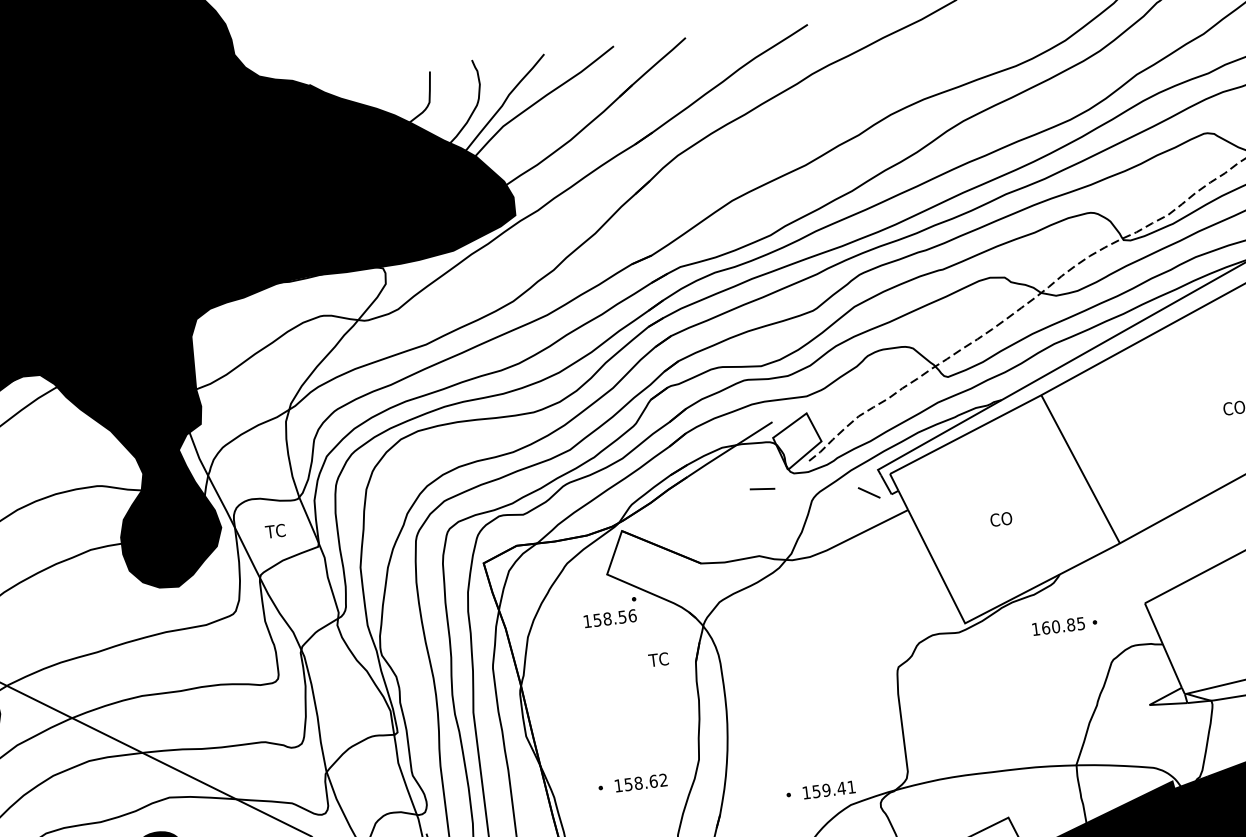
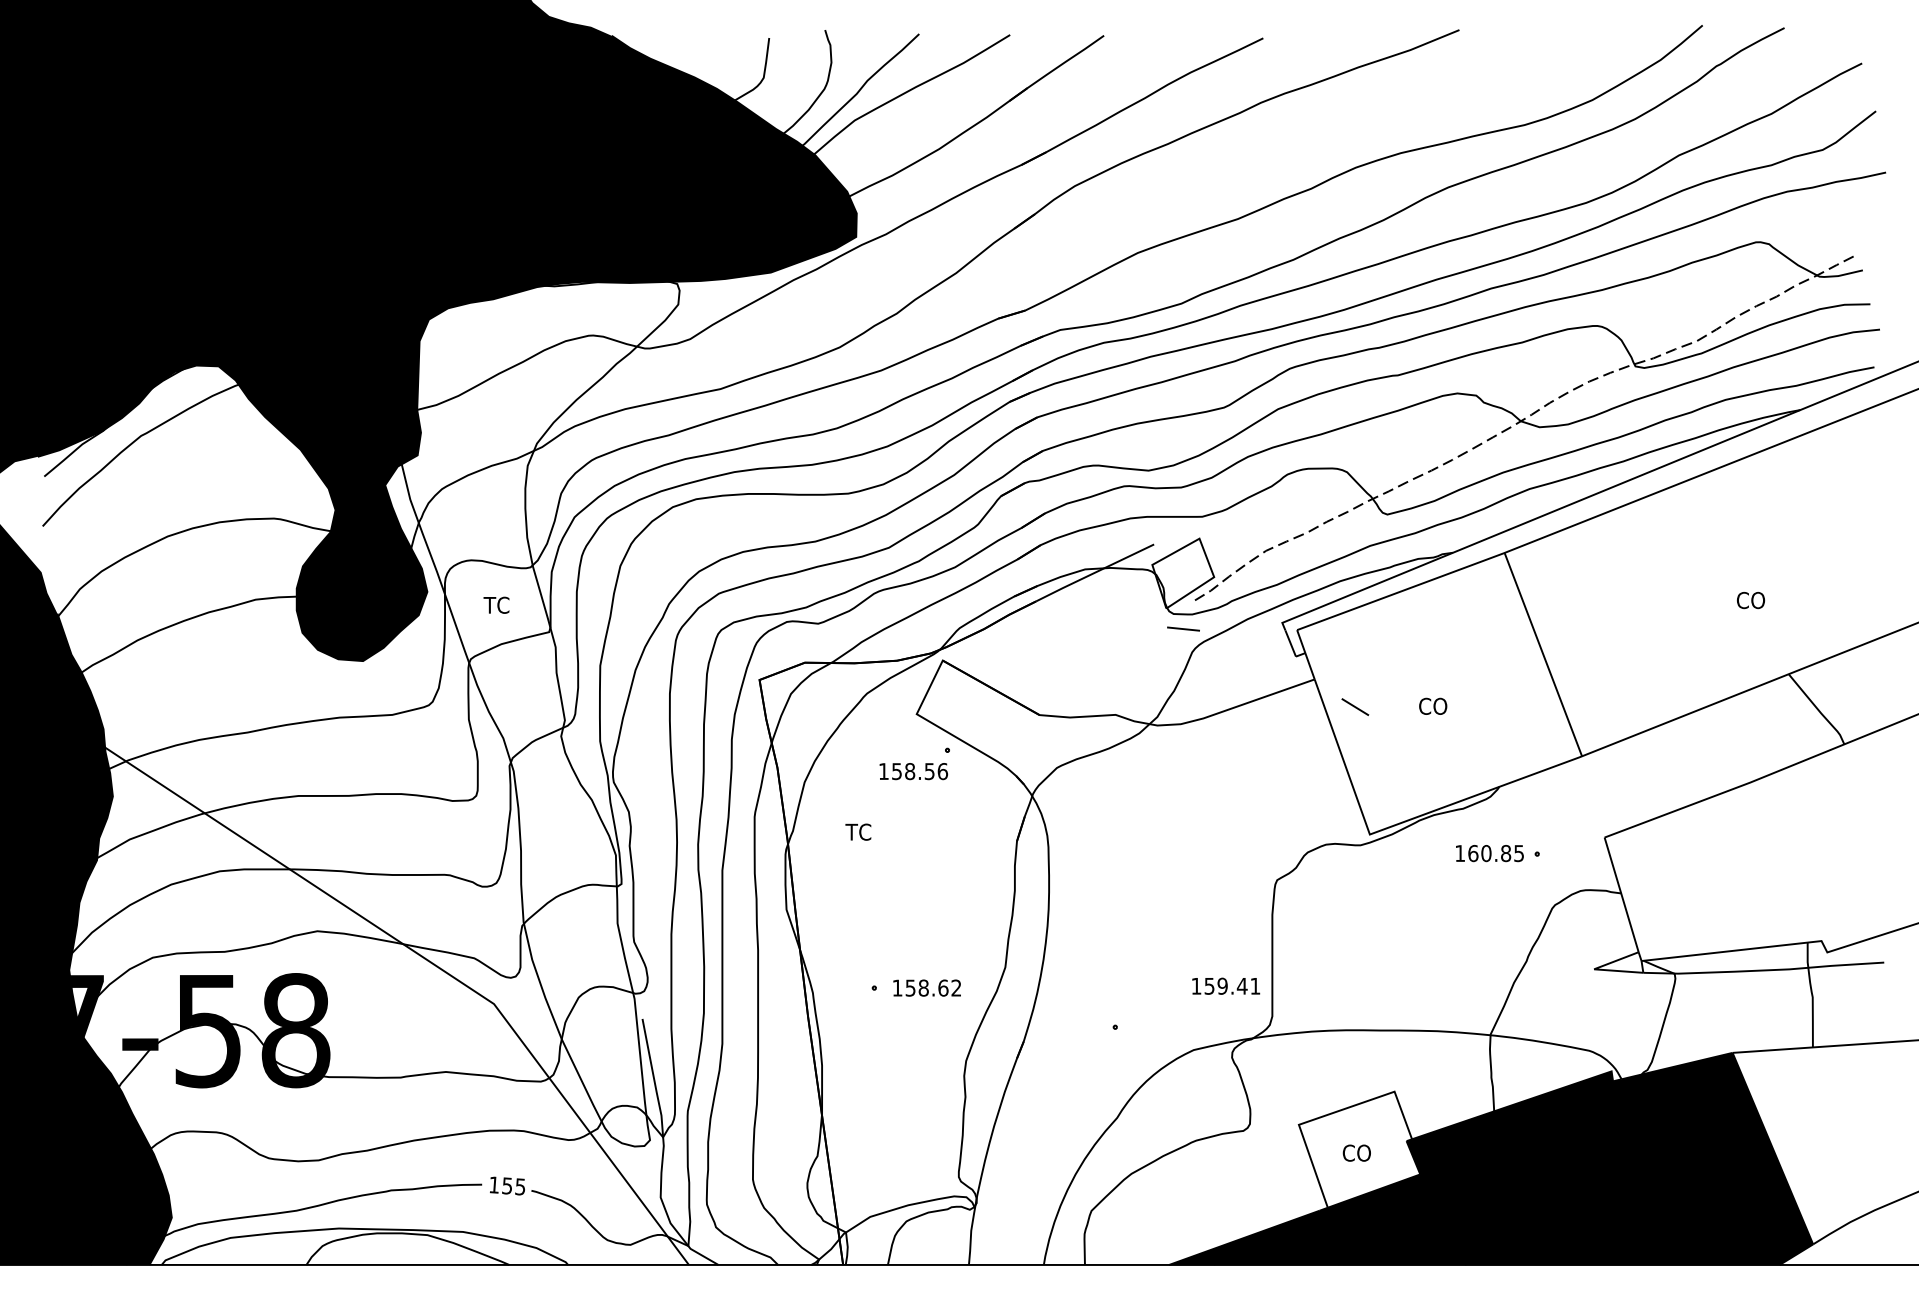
line: (762, 488) -> (1183, 628), moved
line: (869, 492) -> (1355, 706), moved
text: (658, 659) -> (858, 831), moved
text: (829, 789) -> (1226, 985), moved

